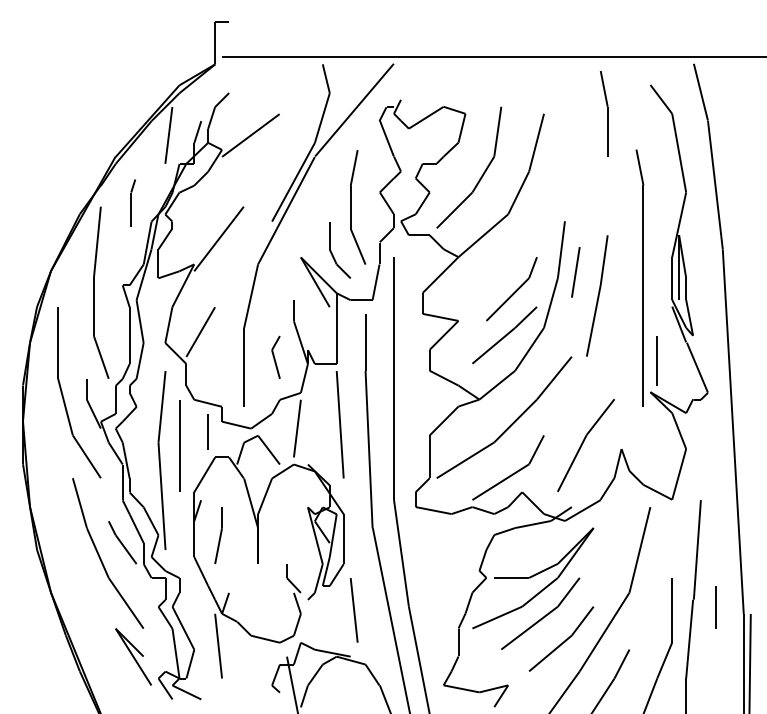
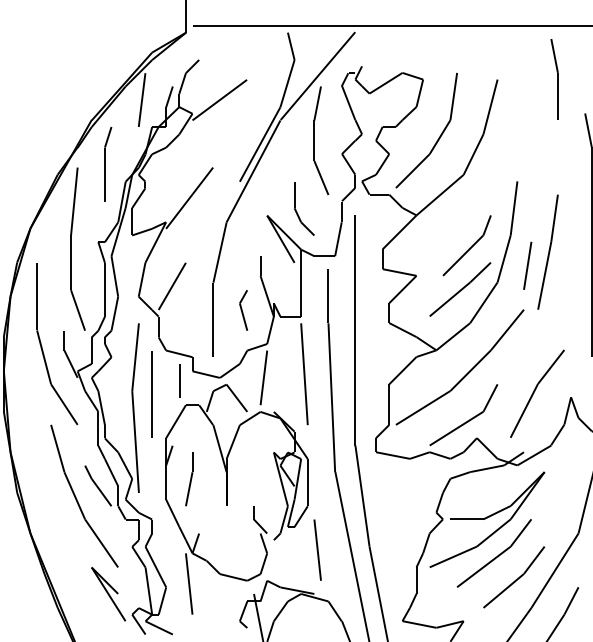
part: (133, 202) -> (108, 163), size x1.67
part: (357, 207) -> (320, 140), moved
line: (575, 272) -> (527, 265), moved

